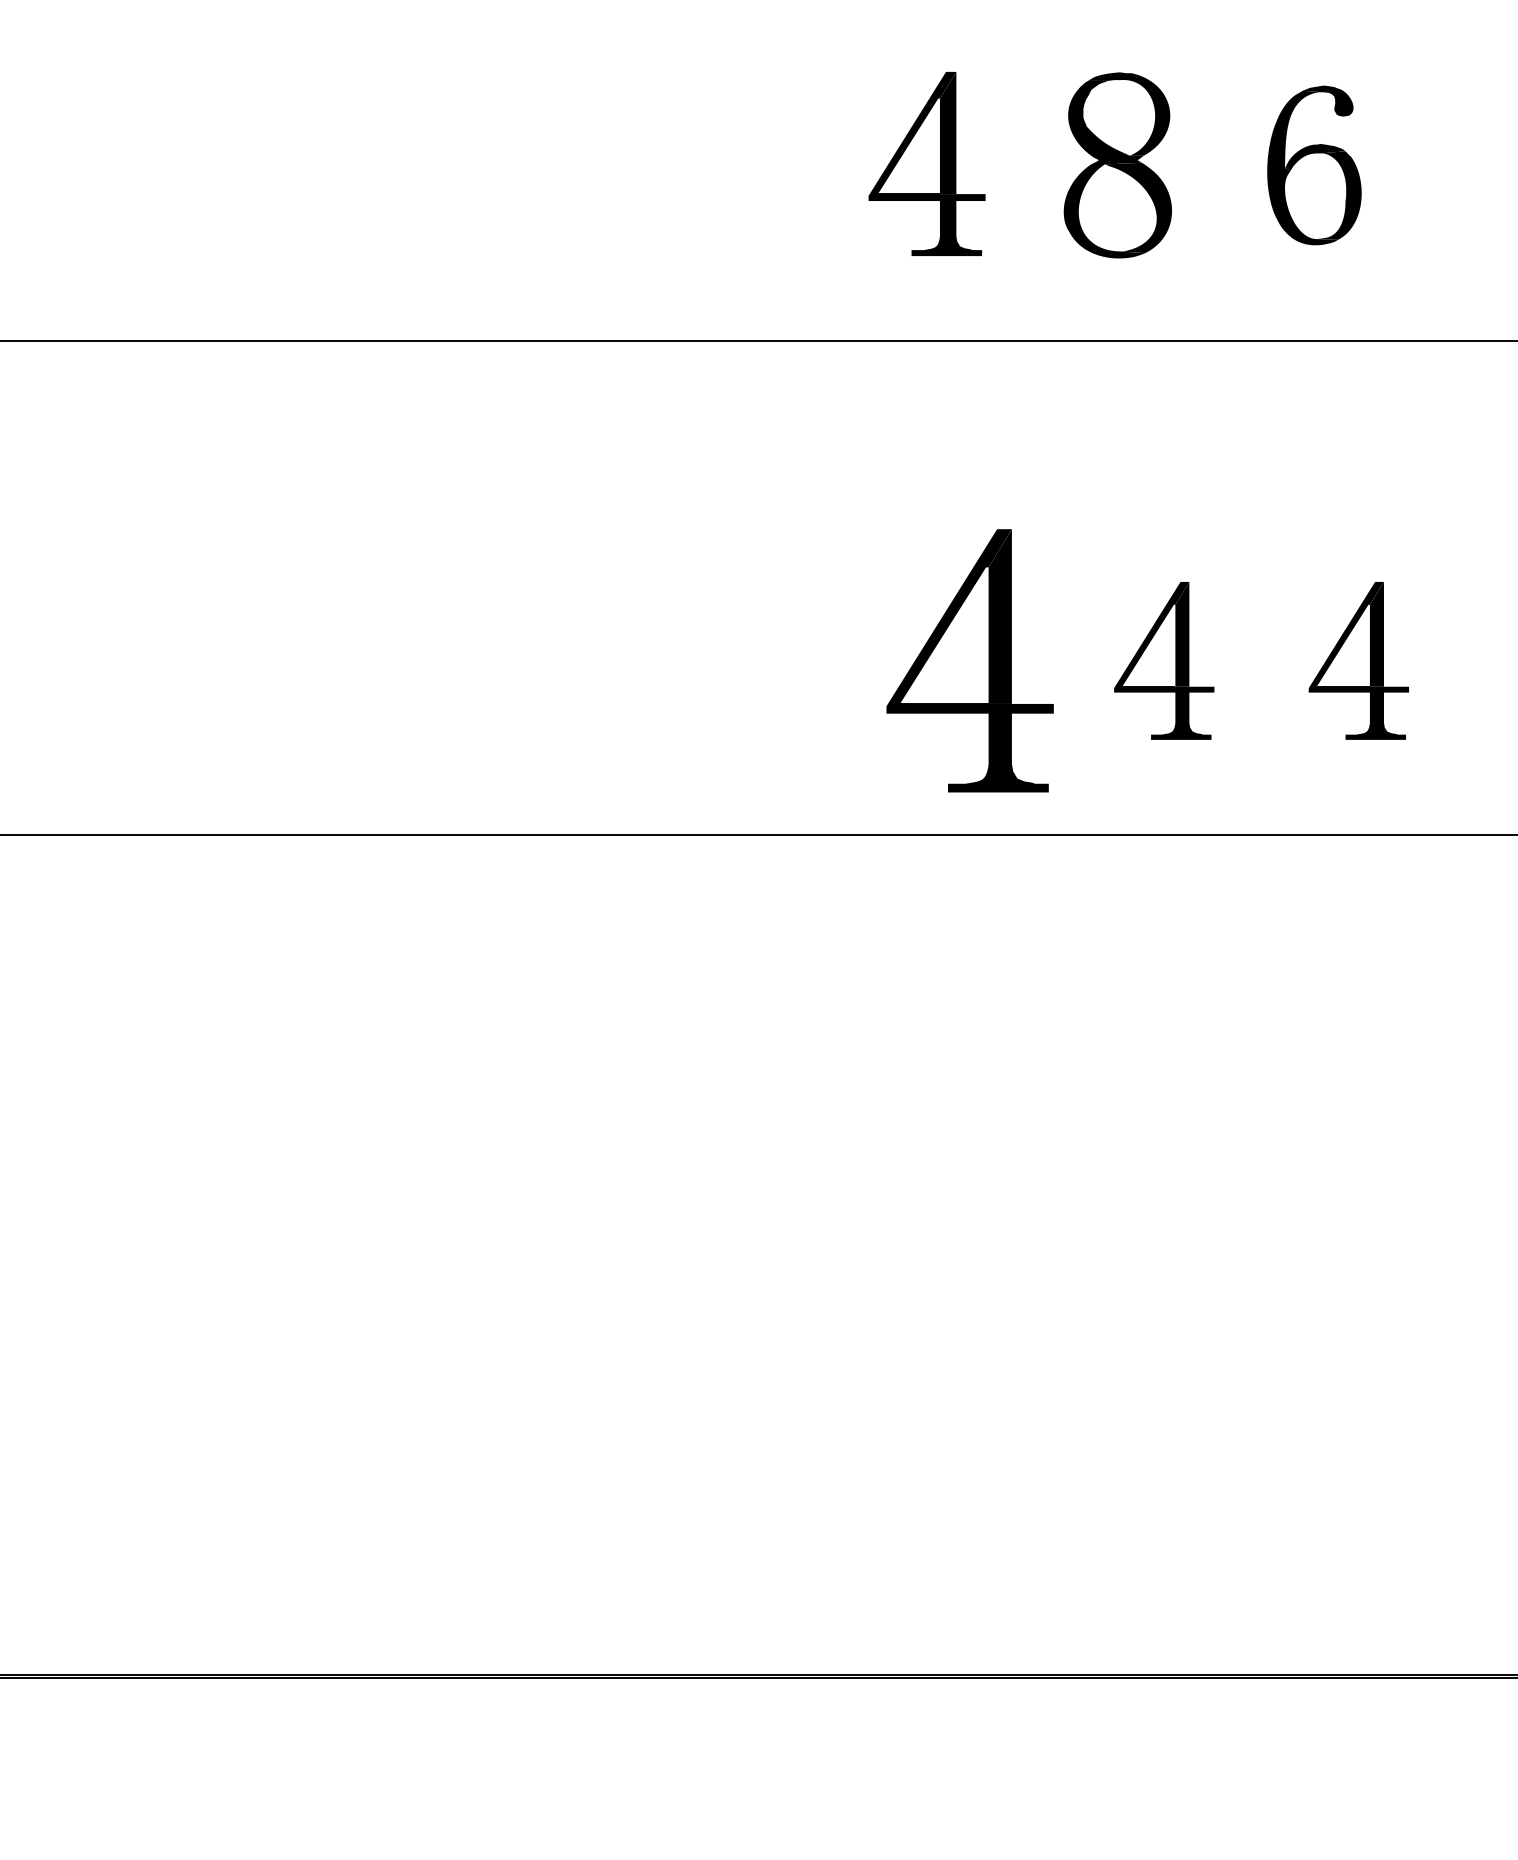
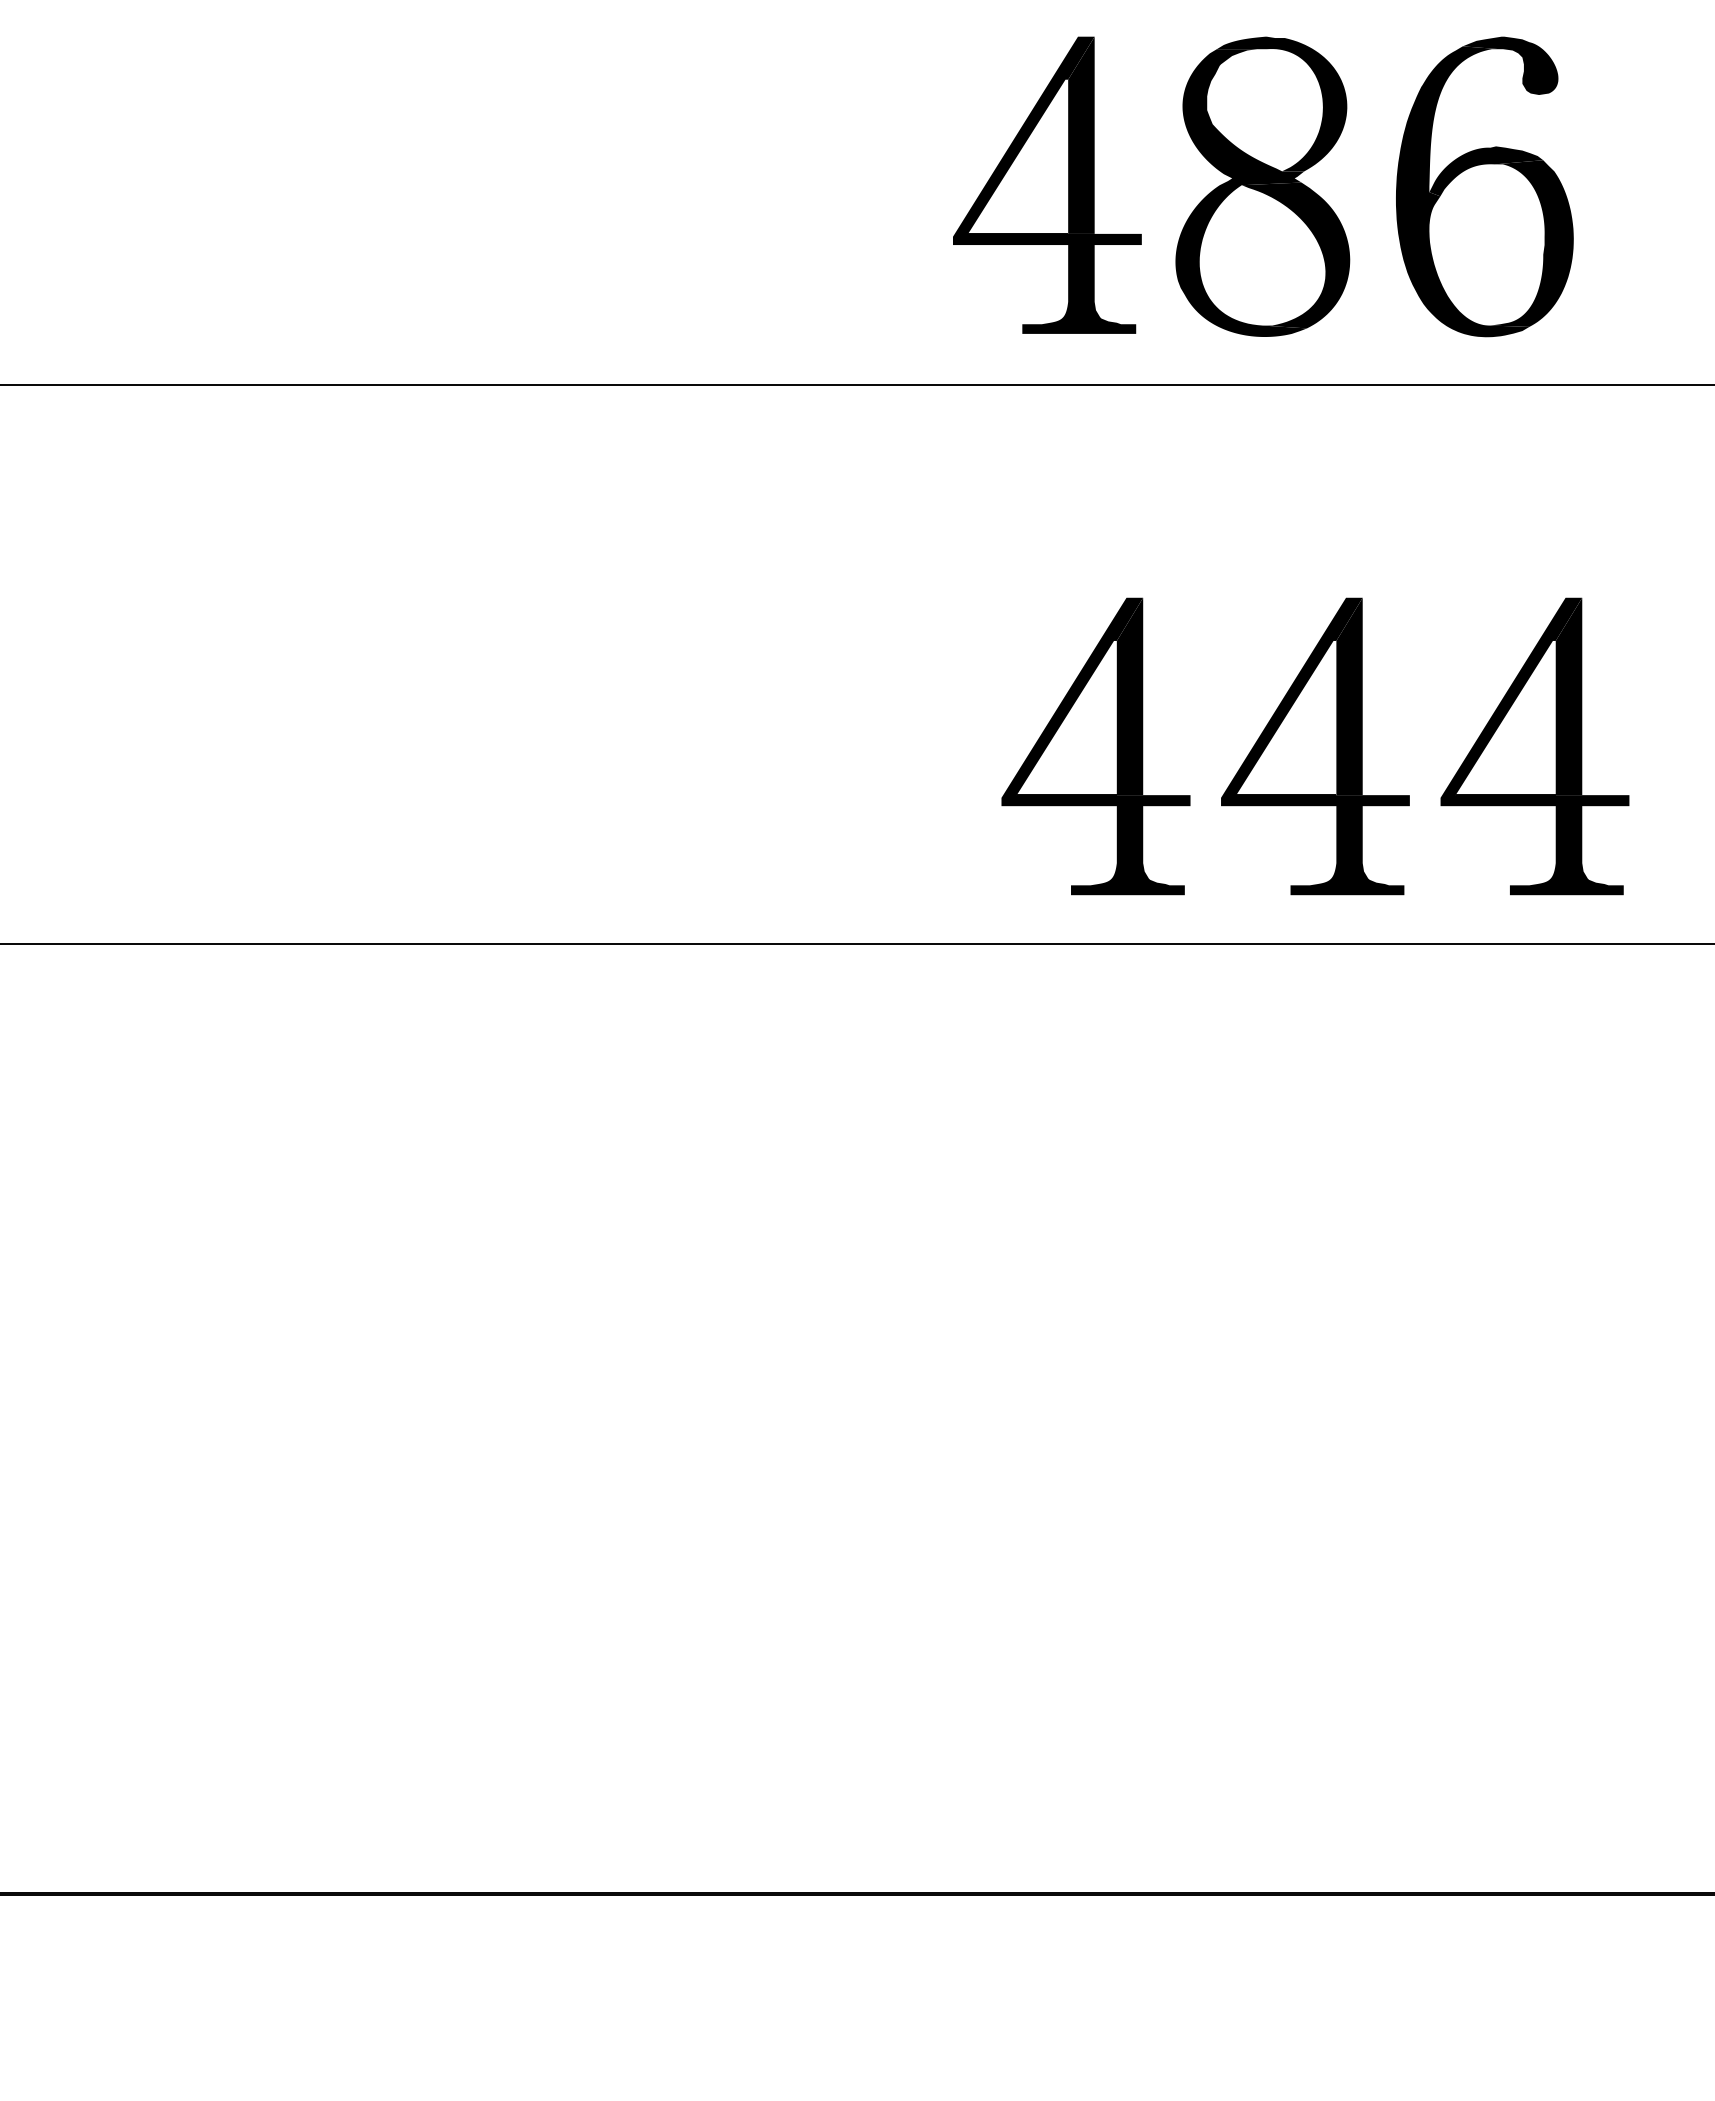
part: (926, 163) -> (1046, 184), size x1.43
part: (1117, 165) -> (1262, 186), size x1.43
part: (1314, 165) -> (1484, 186), size x1.67
part: (1163, 660) -> (1314, 746), size x1.67
part: (1358, 660) -> (1534, 746), size x1.67

